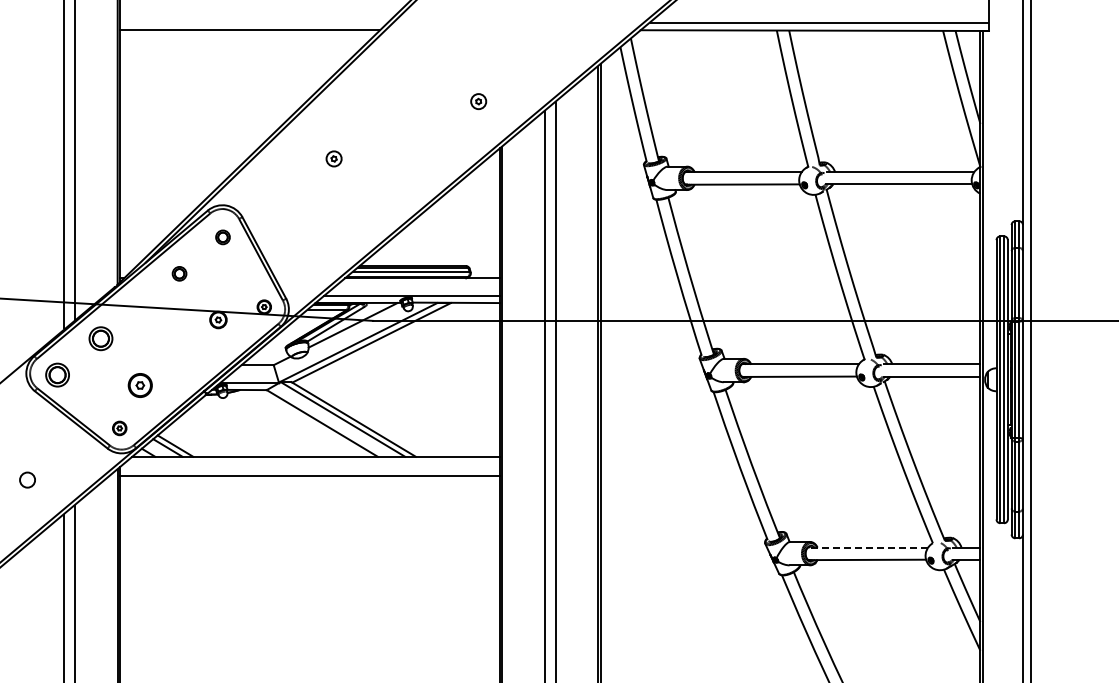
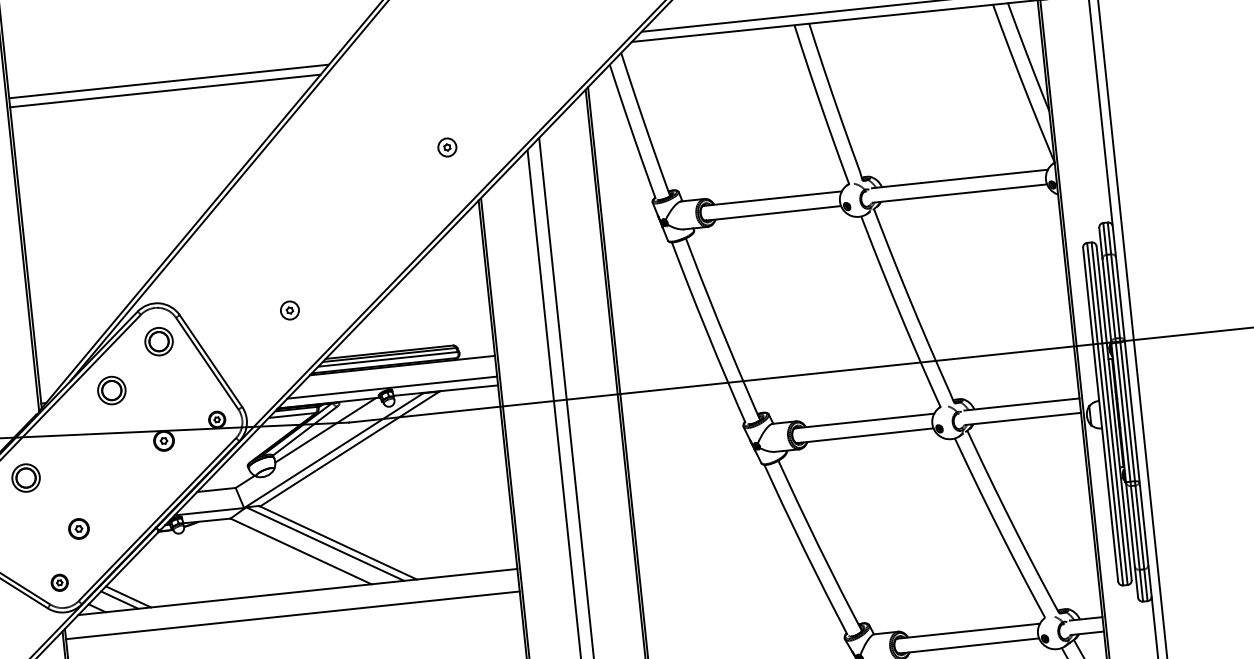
line: (253, 22) -> (168, 81), added
part: (333, 158) -> (289, 310), moved
part: (222, 237) -> (158, 341), size x1.67
part: (179, 273) -> (111, 390), size x1.67
part: (140, 385) -> (79, 528), size x0.71
line: (867, 547) -> (967, 631), dashed -> solid

